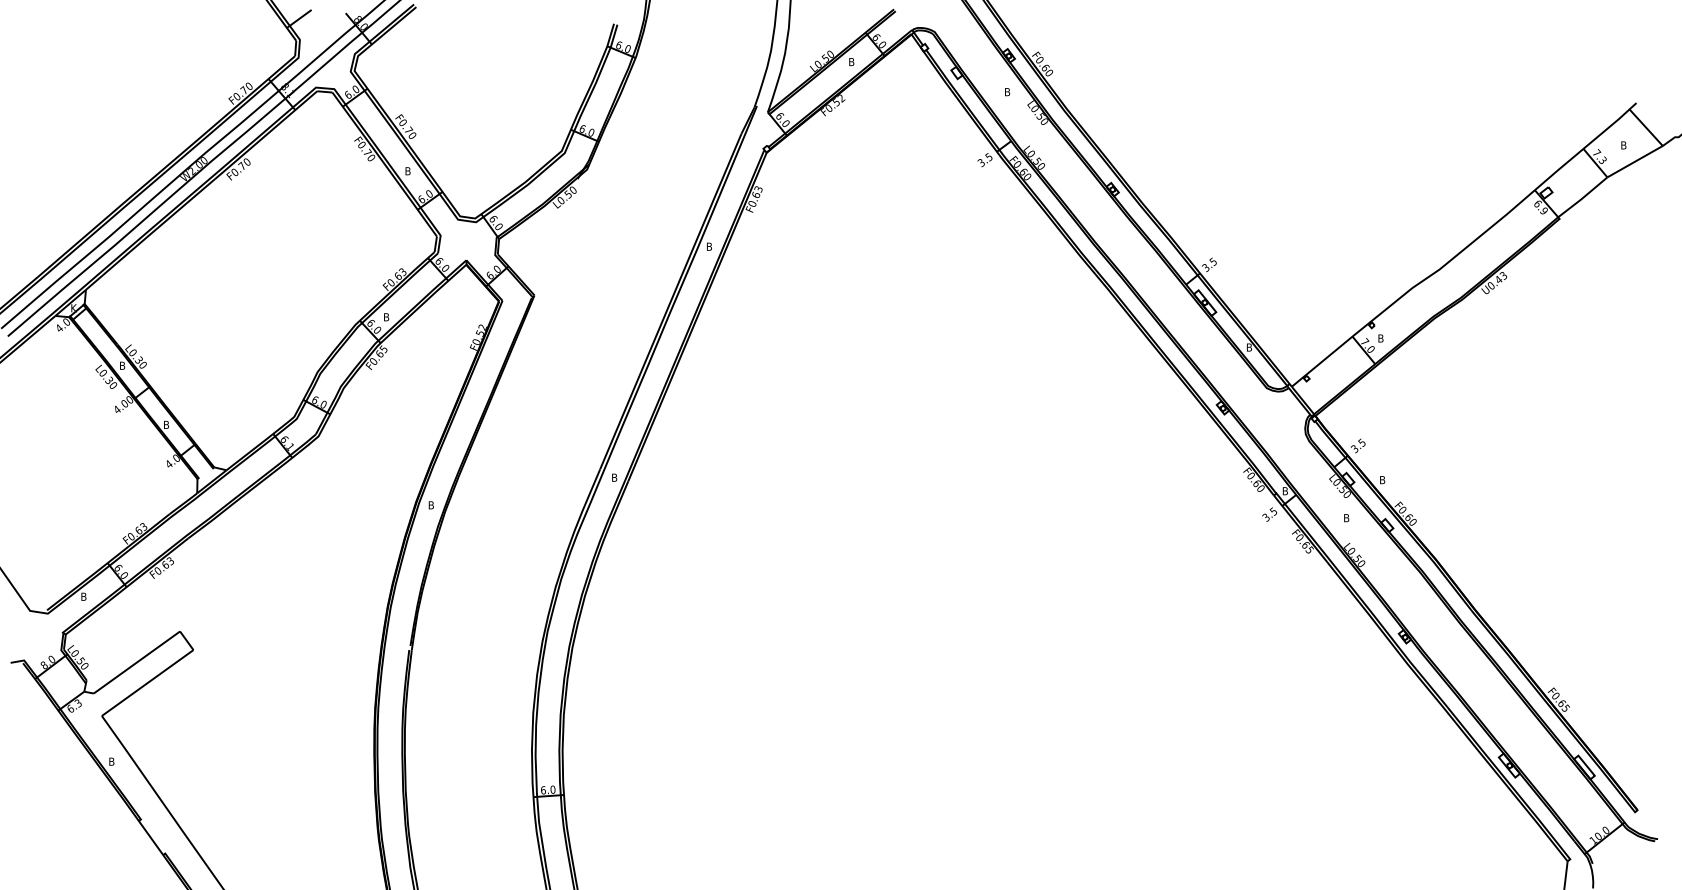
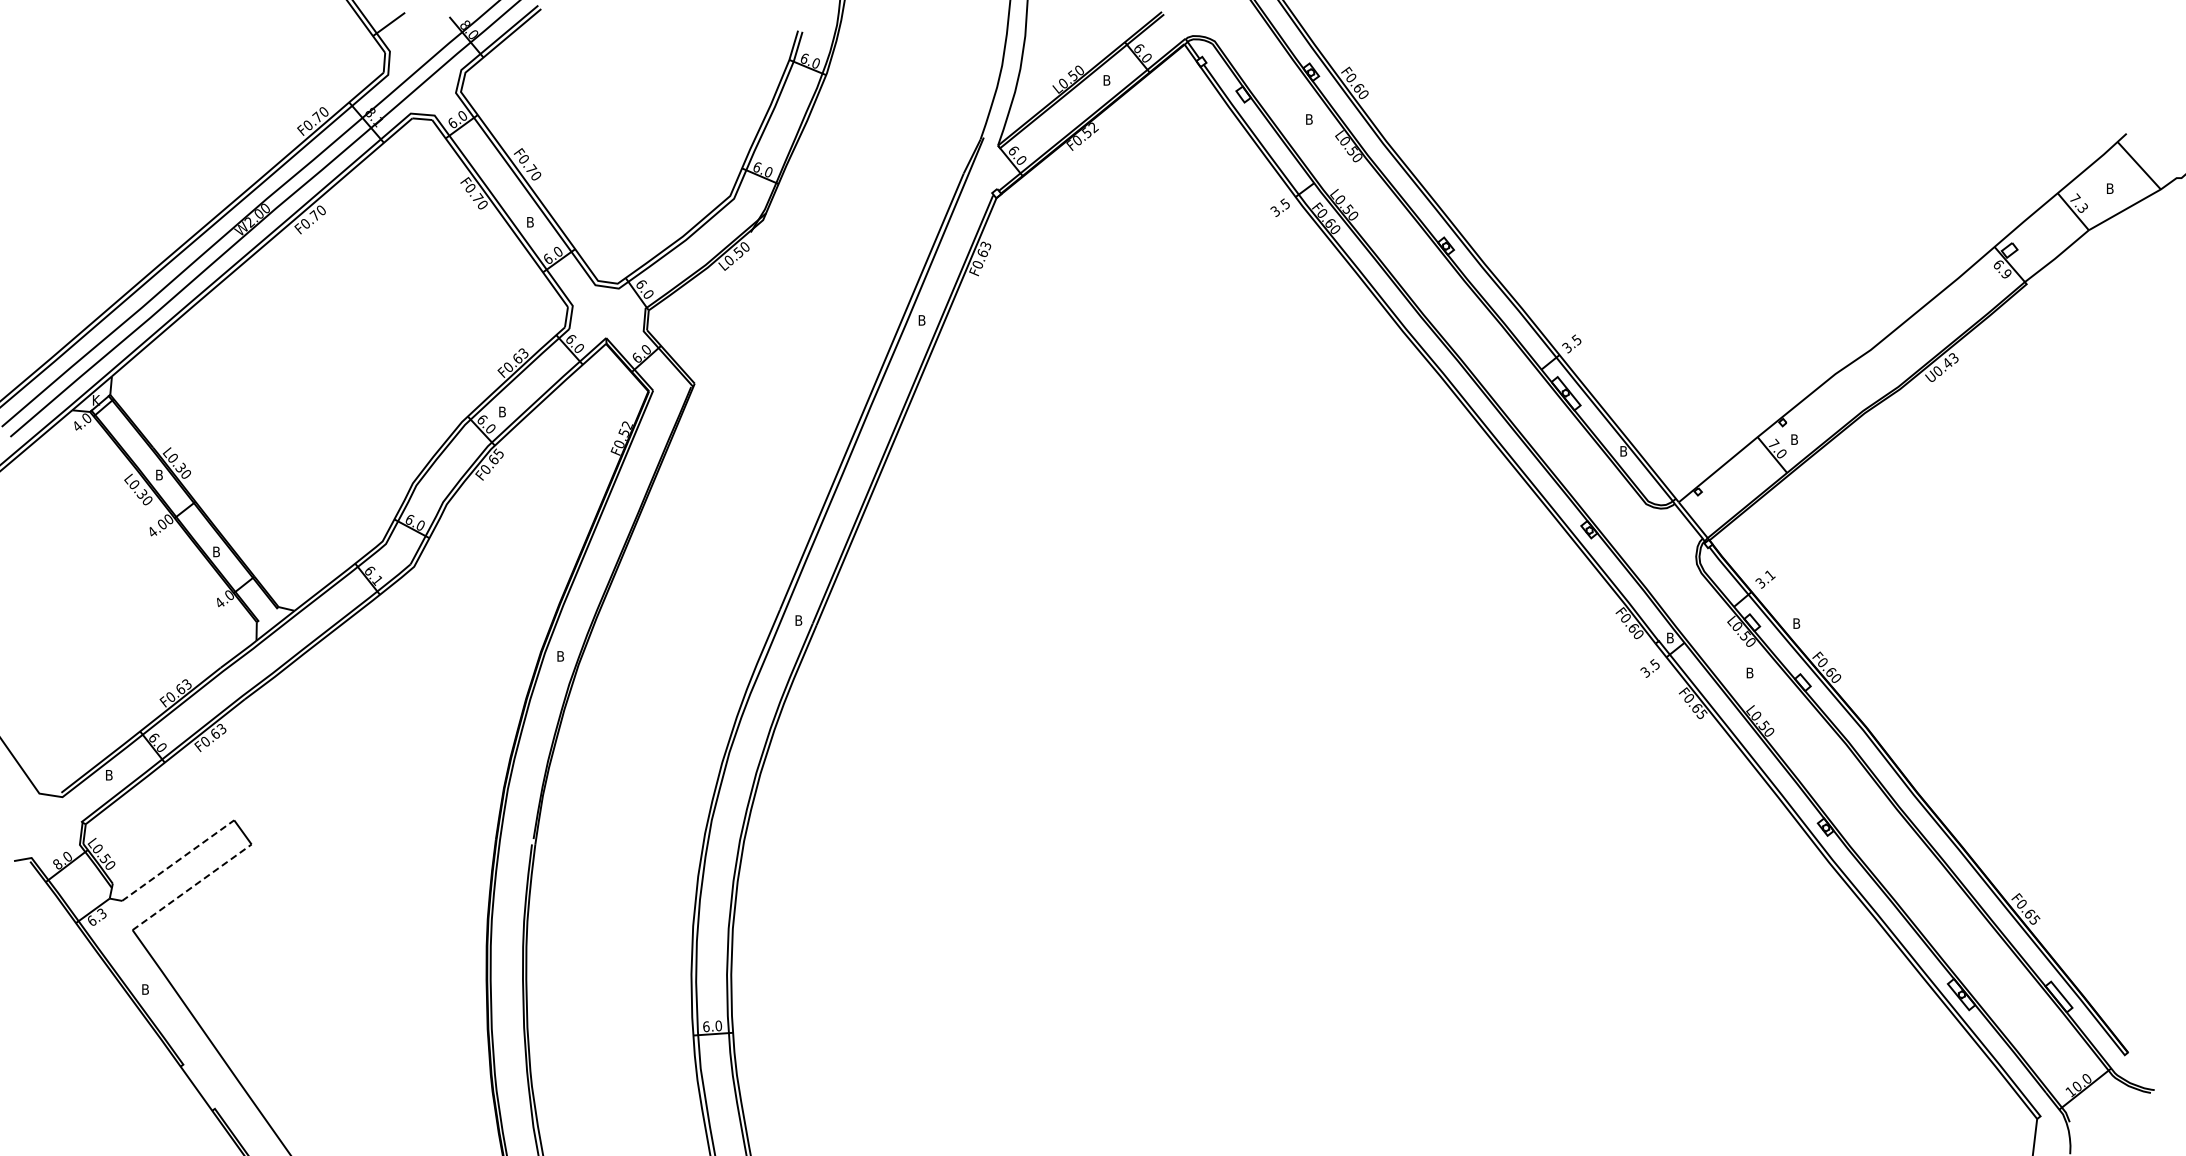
text: (1362, 442) -> (1770, 574), 3.5 -> 3.1
line: (137, 662) -> (178, 860), solid -> dashed
line: (147, 683) -> (192, 887), solid -> dashed

